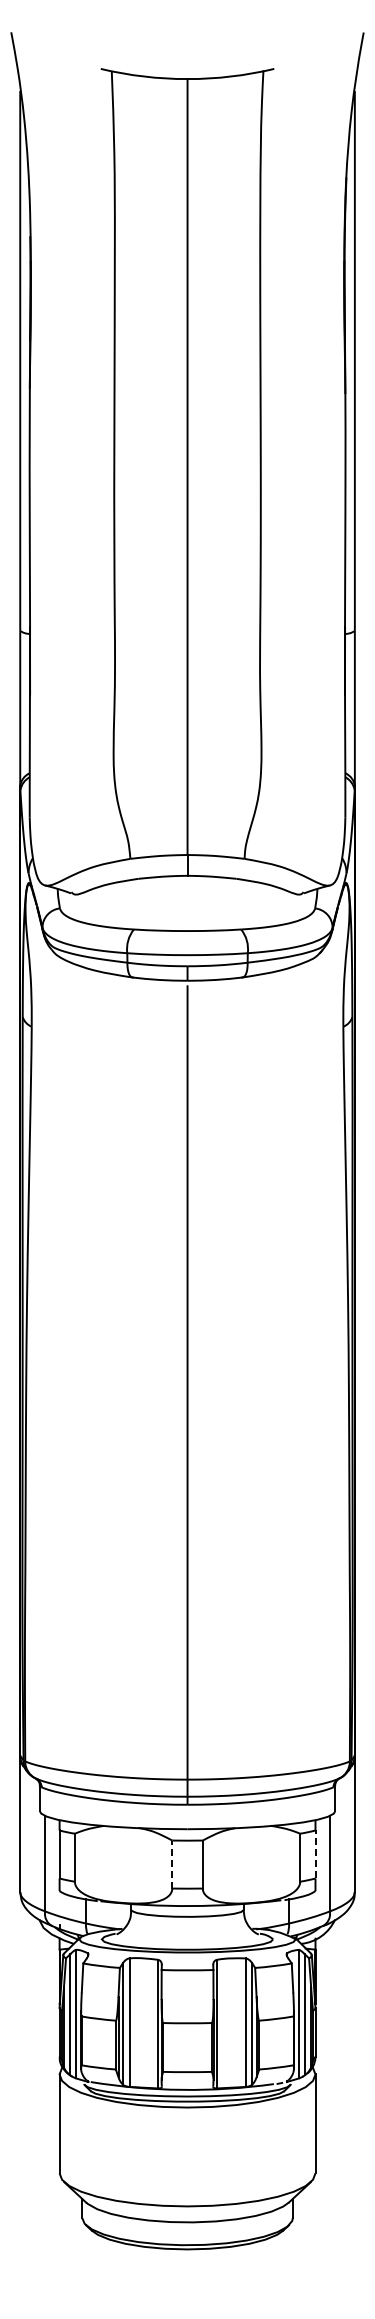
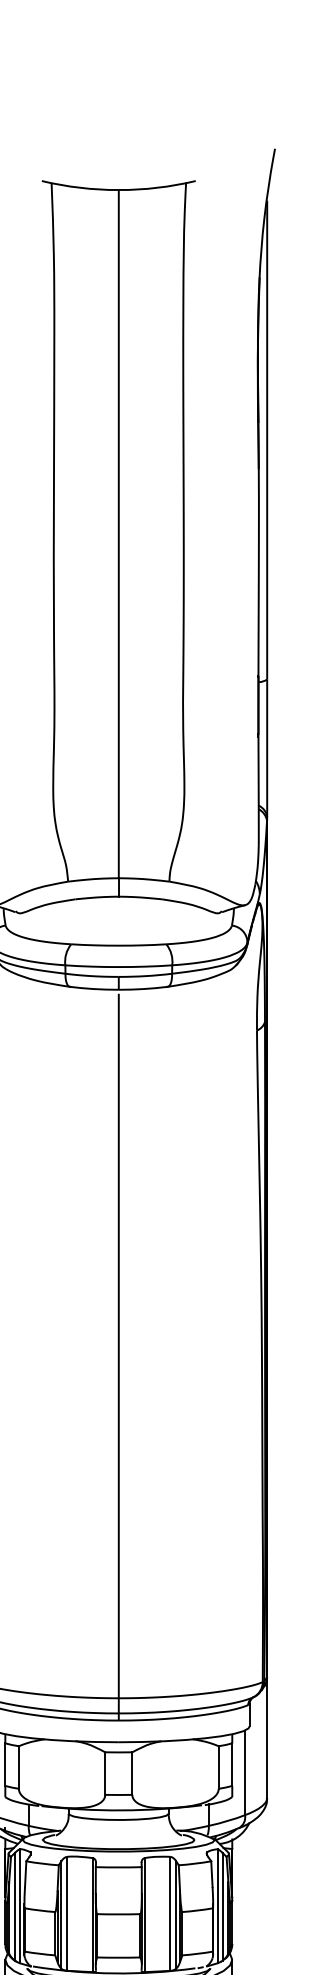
line: (315, 1853) -> (232, 1763), dashed -> solid
line: (172, 1864) -> (105, 1773), dashed -> solid

